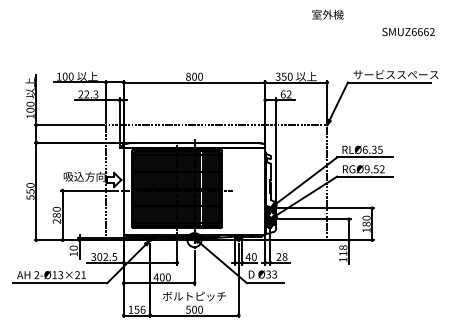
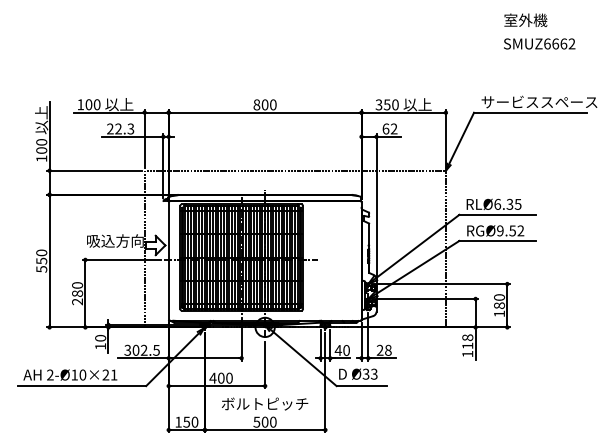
text: (327, 14) -> (525, 19), moved
text: (408, 31) -> (539, 43), moved
text: (60, 274) -> (82, 374), 2-Ø13×21 -> 2-Ø10×21
text: (142, 309) -> (194, 421), 156 -> 150

